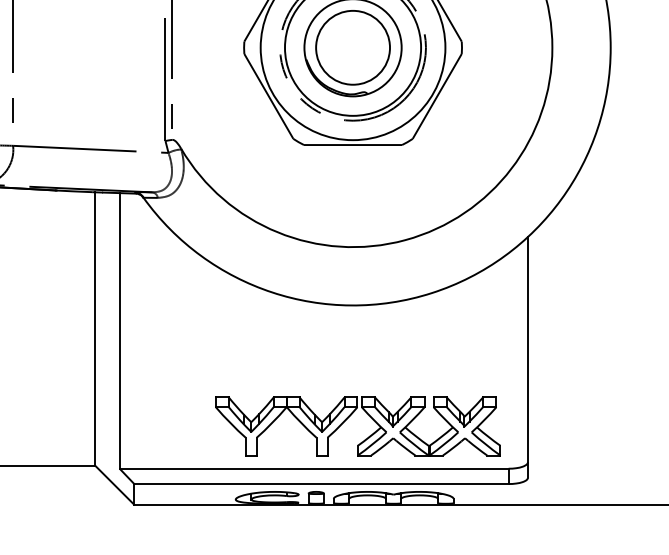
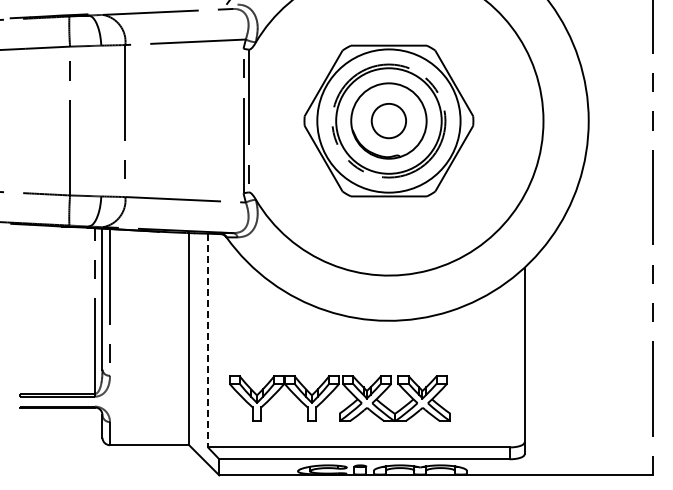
circle: (352, 47) -> (388, 120), size x0.6
line: (120, 330) -> (208, 340), solid -> dashed
part: (349, 417) -> (333, 391), moved

